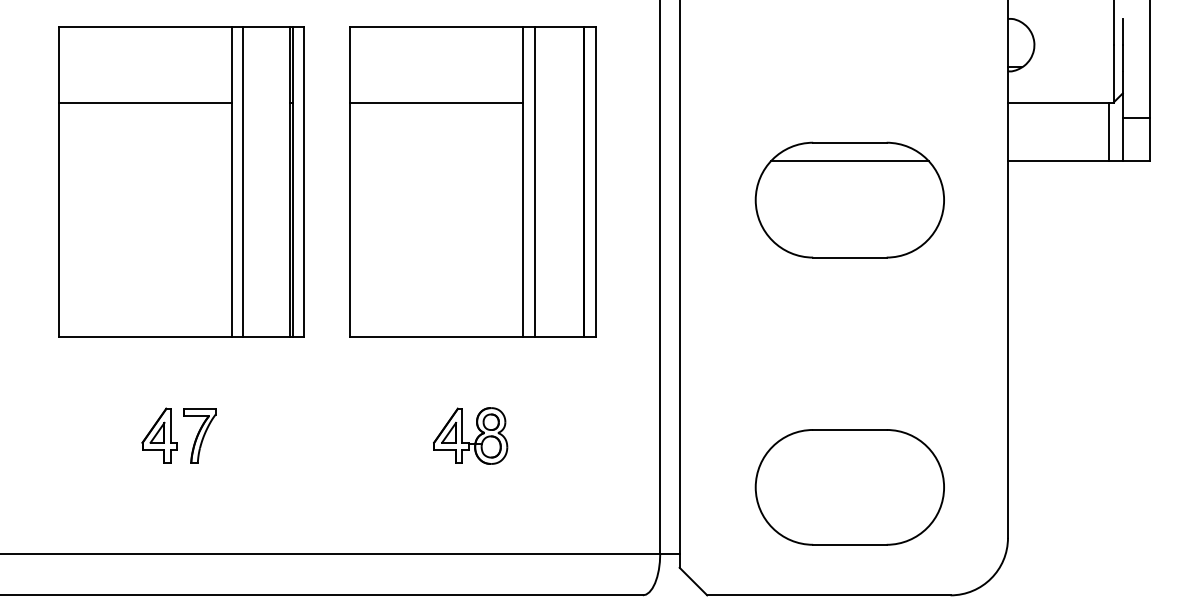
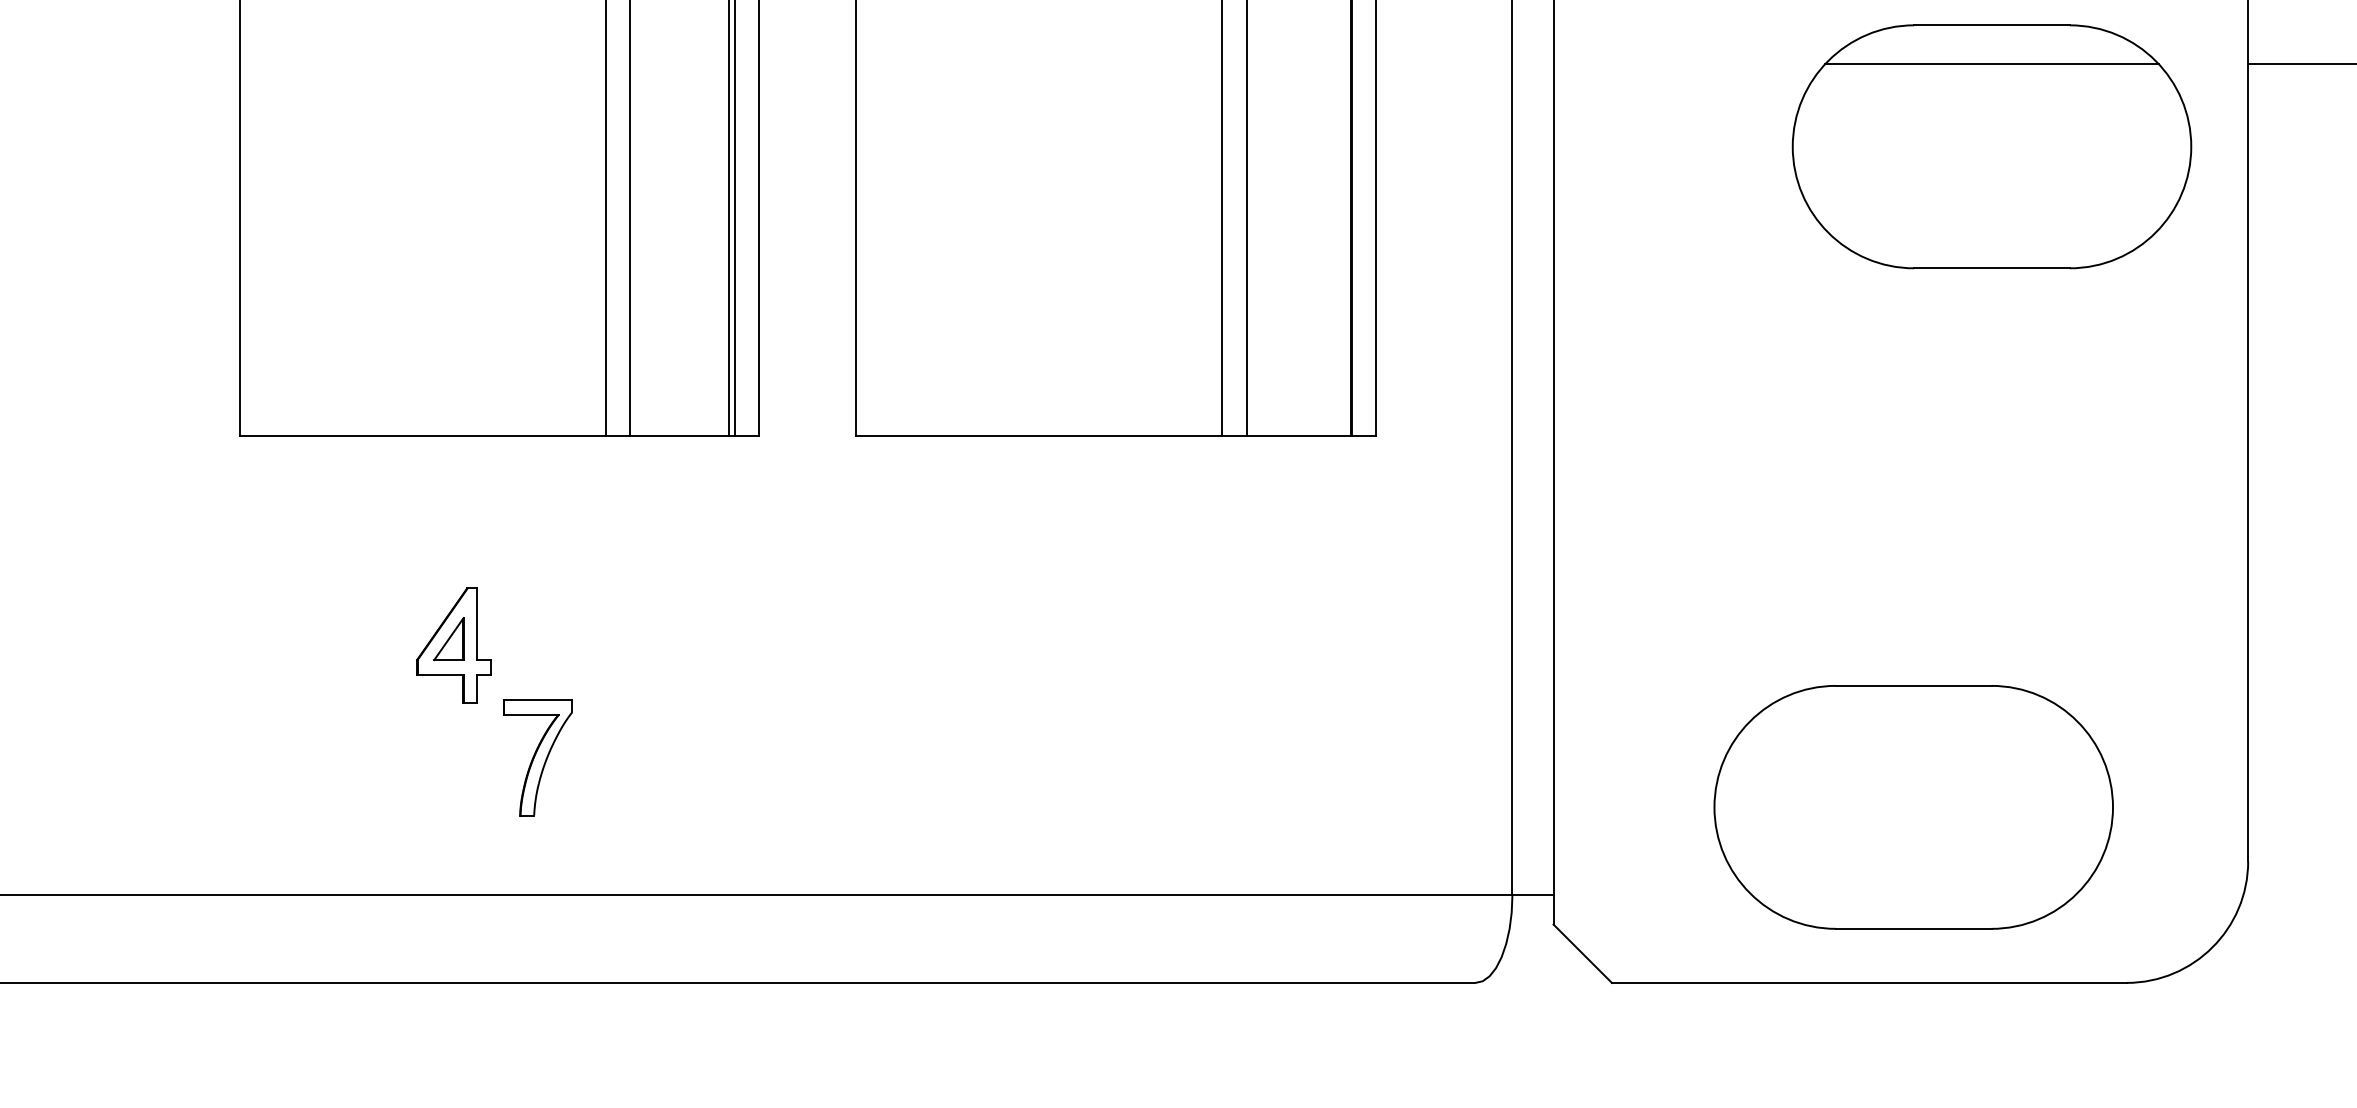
part: (849, 199) -> (1991, 145), moved
part: (199, 435) -> (537, 756), moved
part: (476, 437) -> (1123, 648), removed
part: (849, 487) -> (1912, 807), moved

